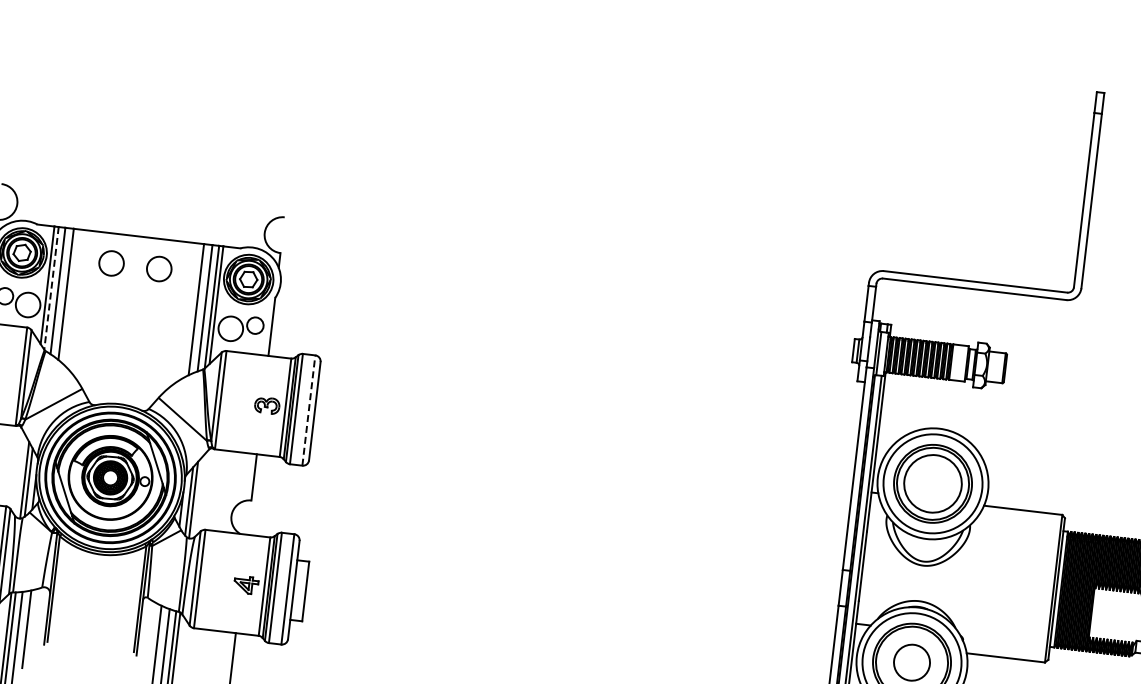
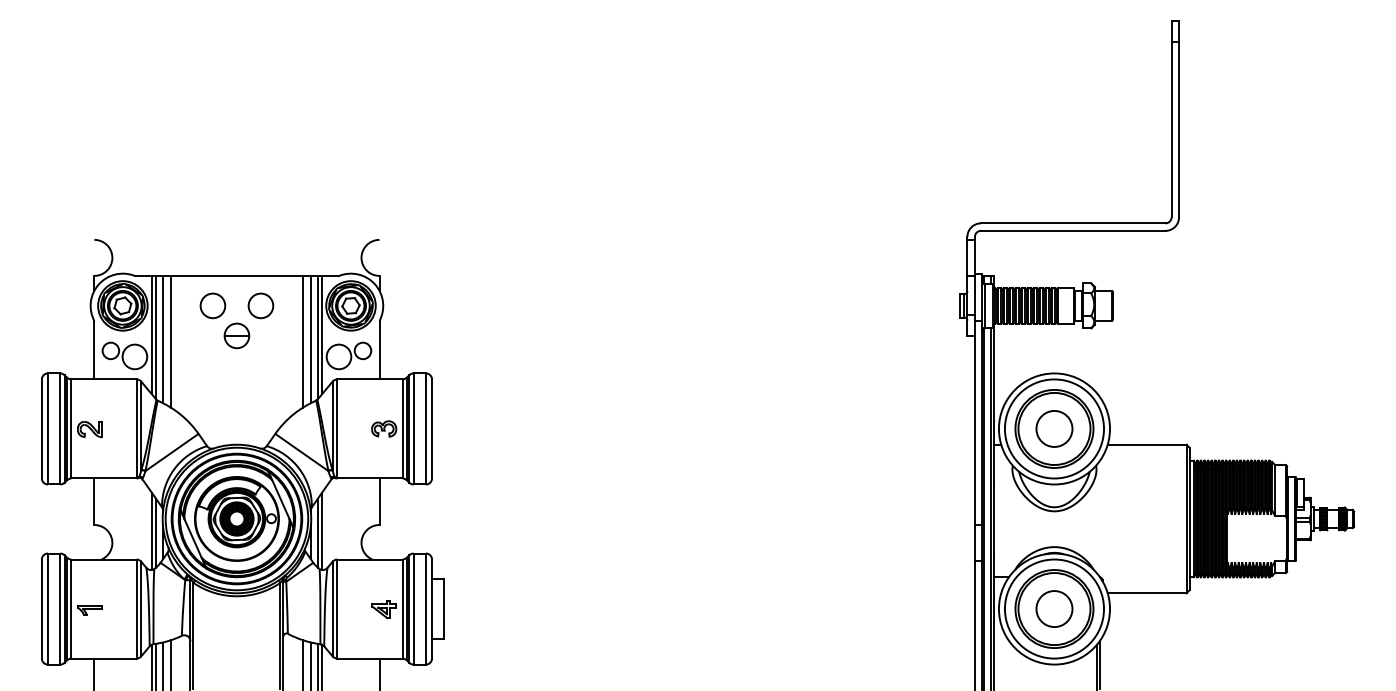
line: (51, 288) -> (156, 337), dashed -> solid
part: (131, 295) -> (236, 335), added
line: (309, 410) -> (426, 428), dashed -> solid
circle: (933, 483) -> (1054, 428), size x0.62

